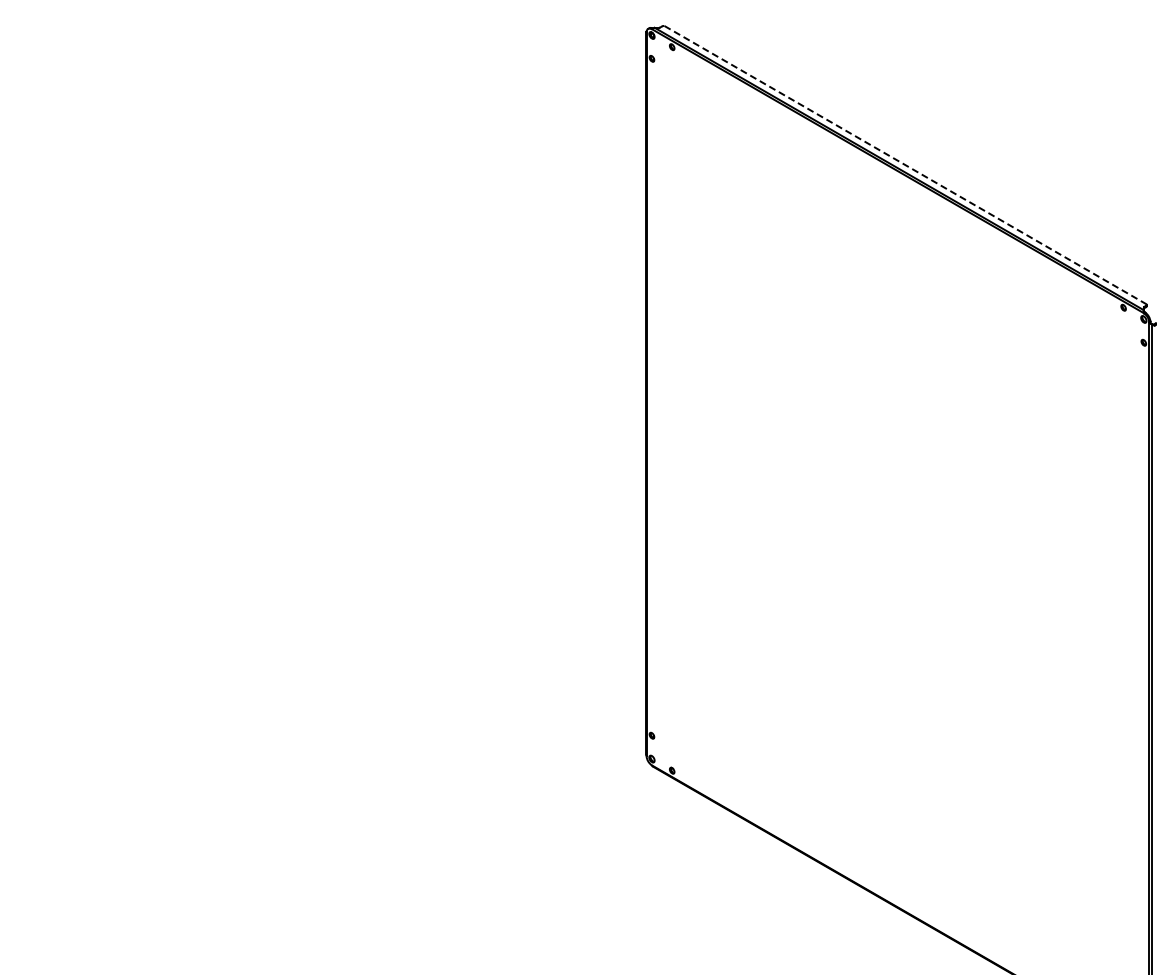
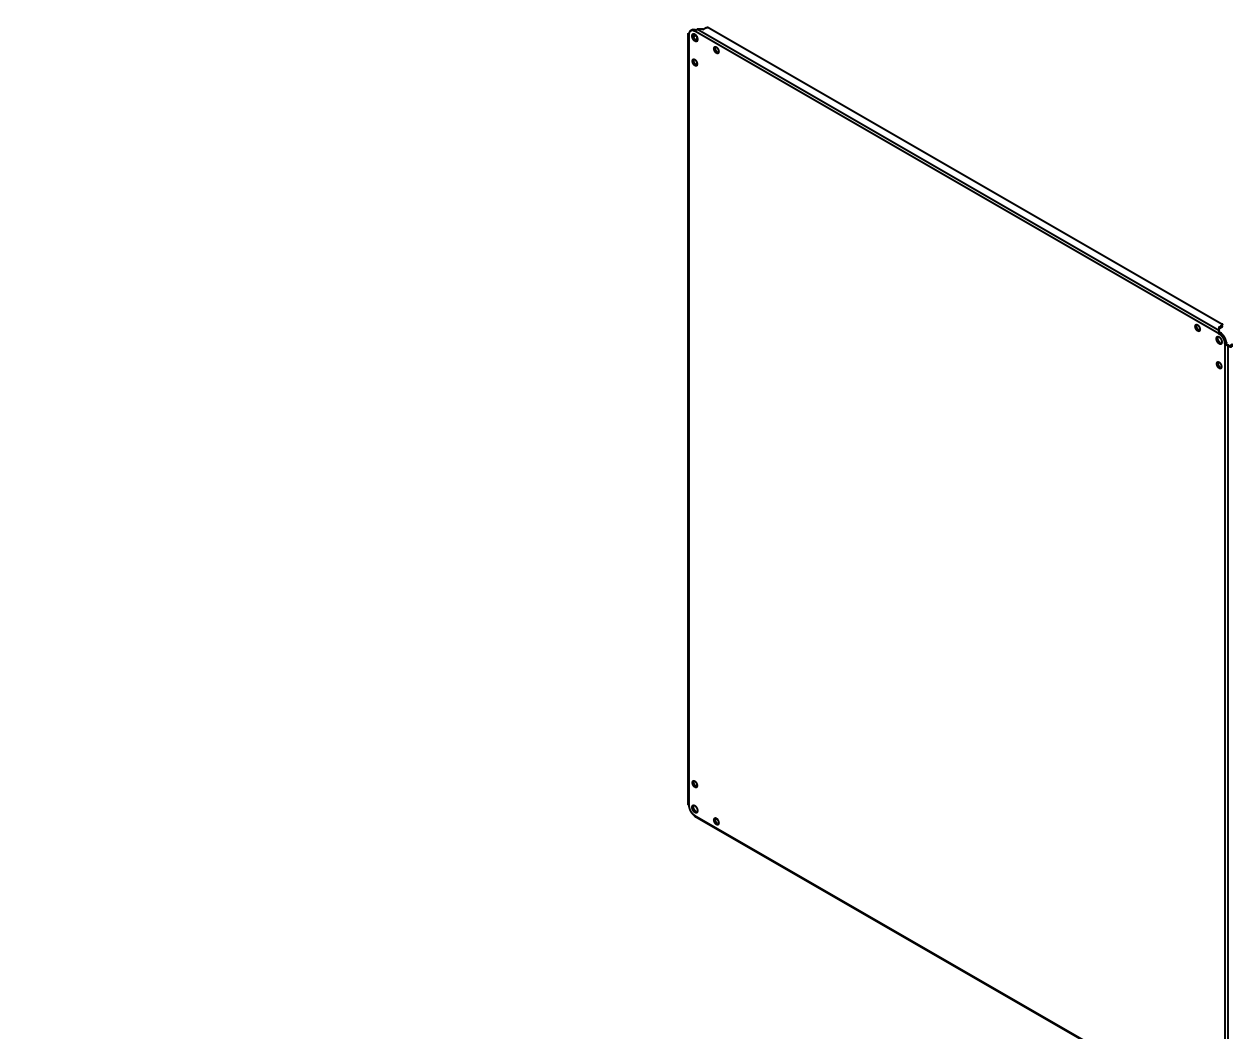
line: (905, 165) -> (965, 176), dashed -> solid

